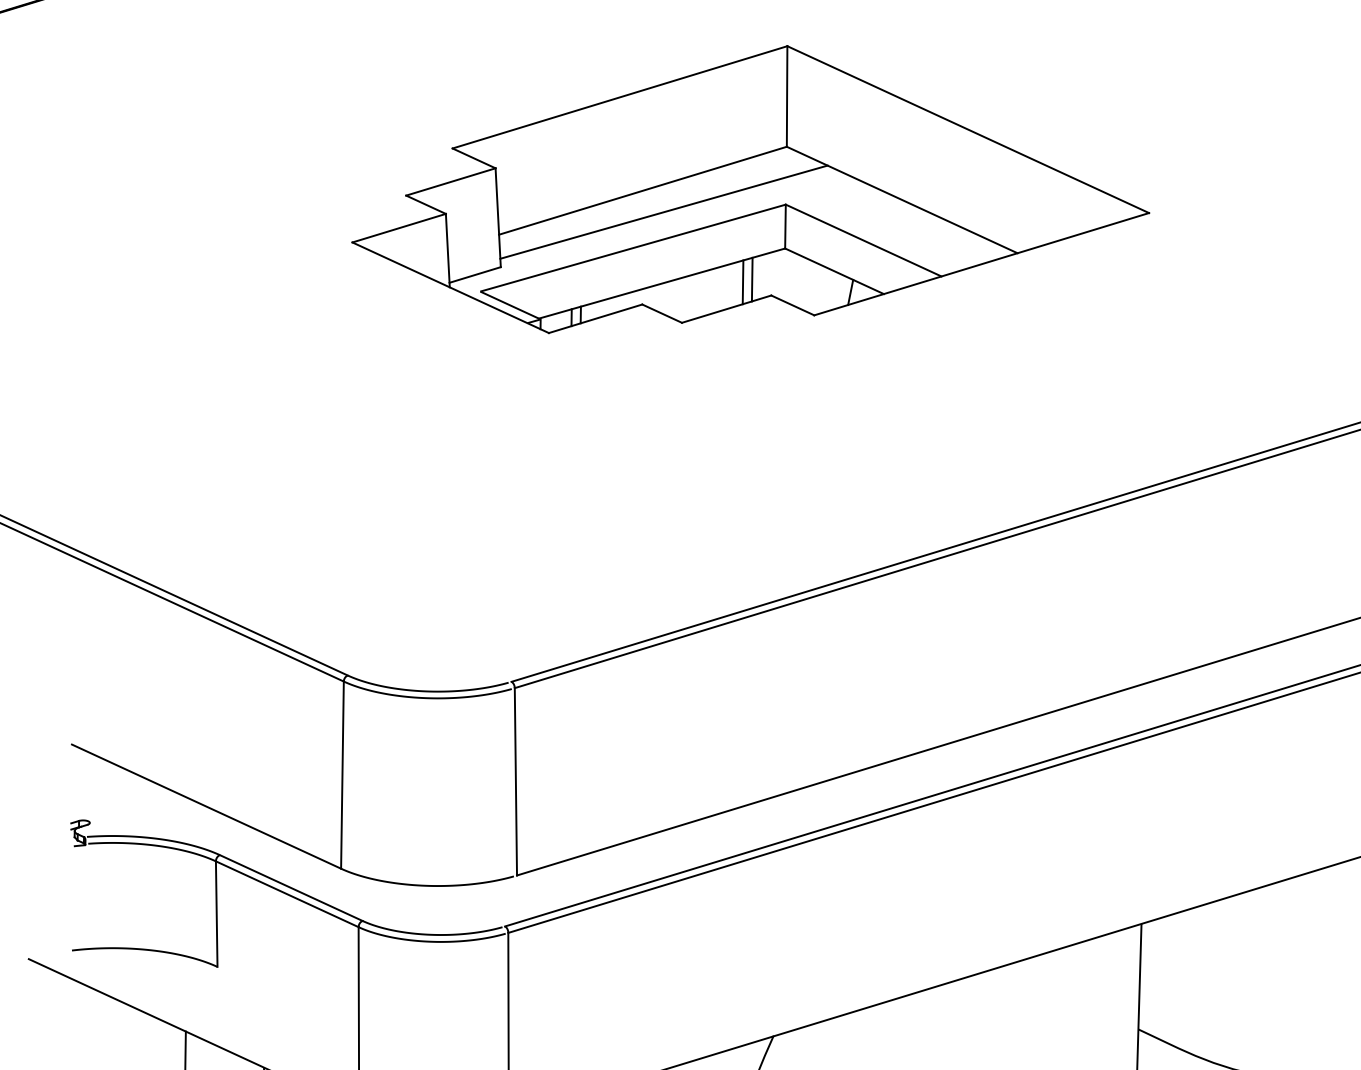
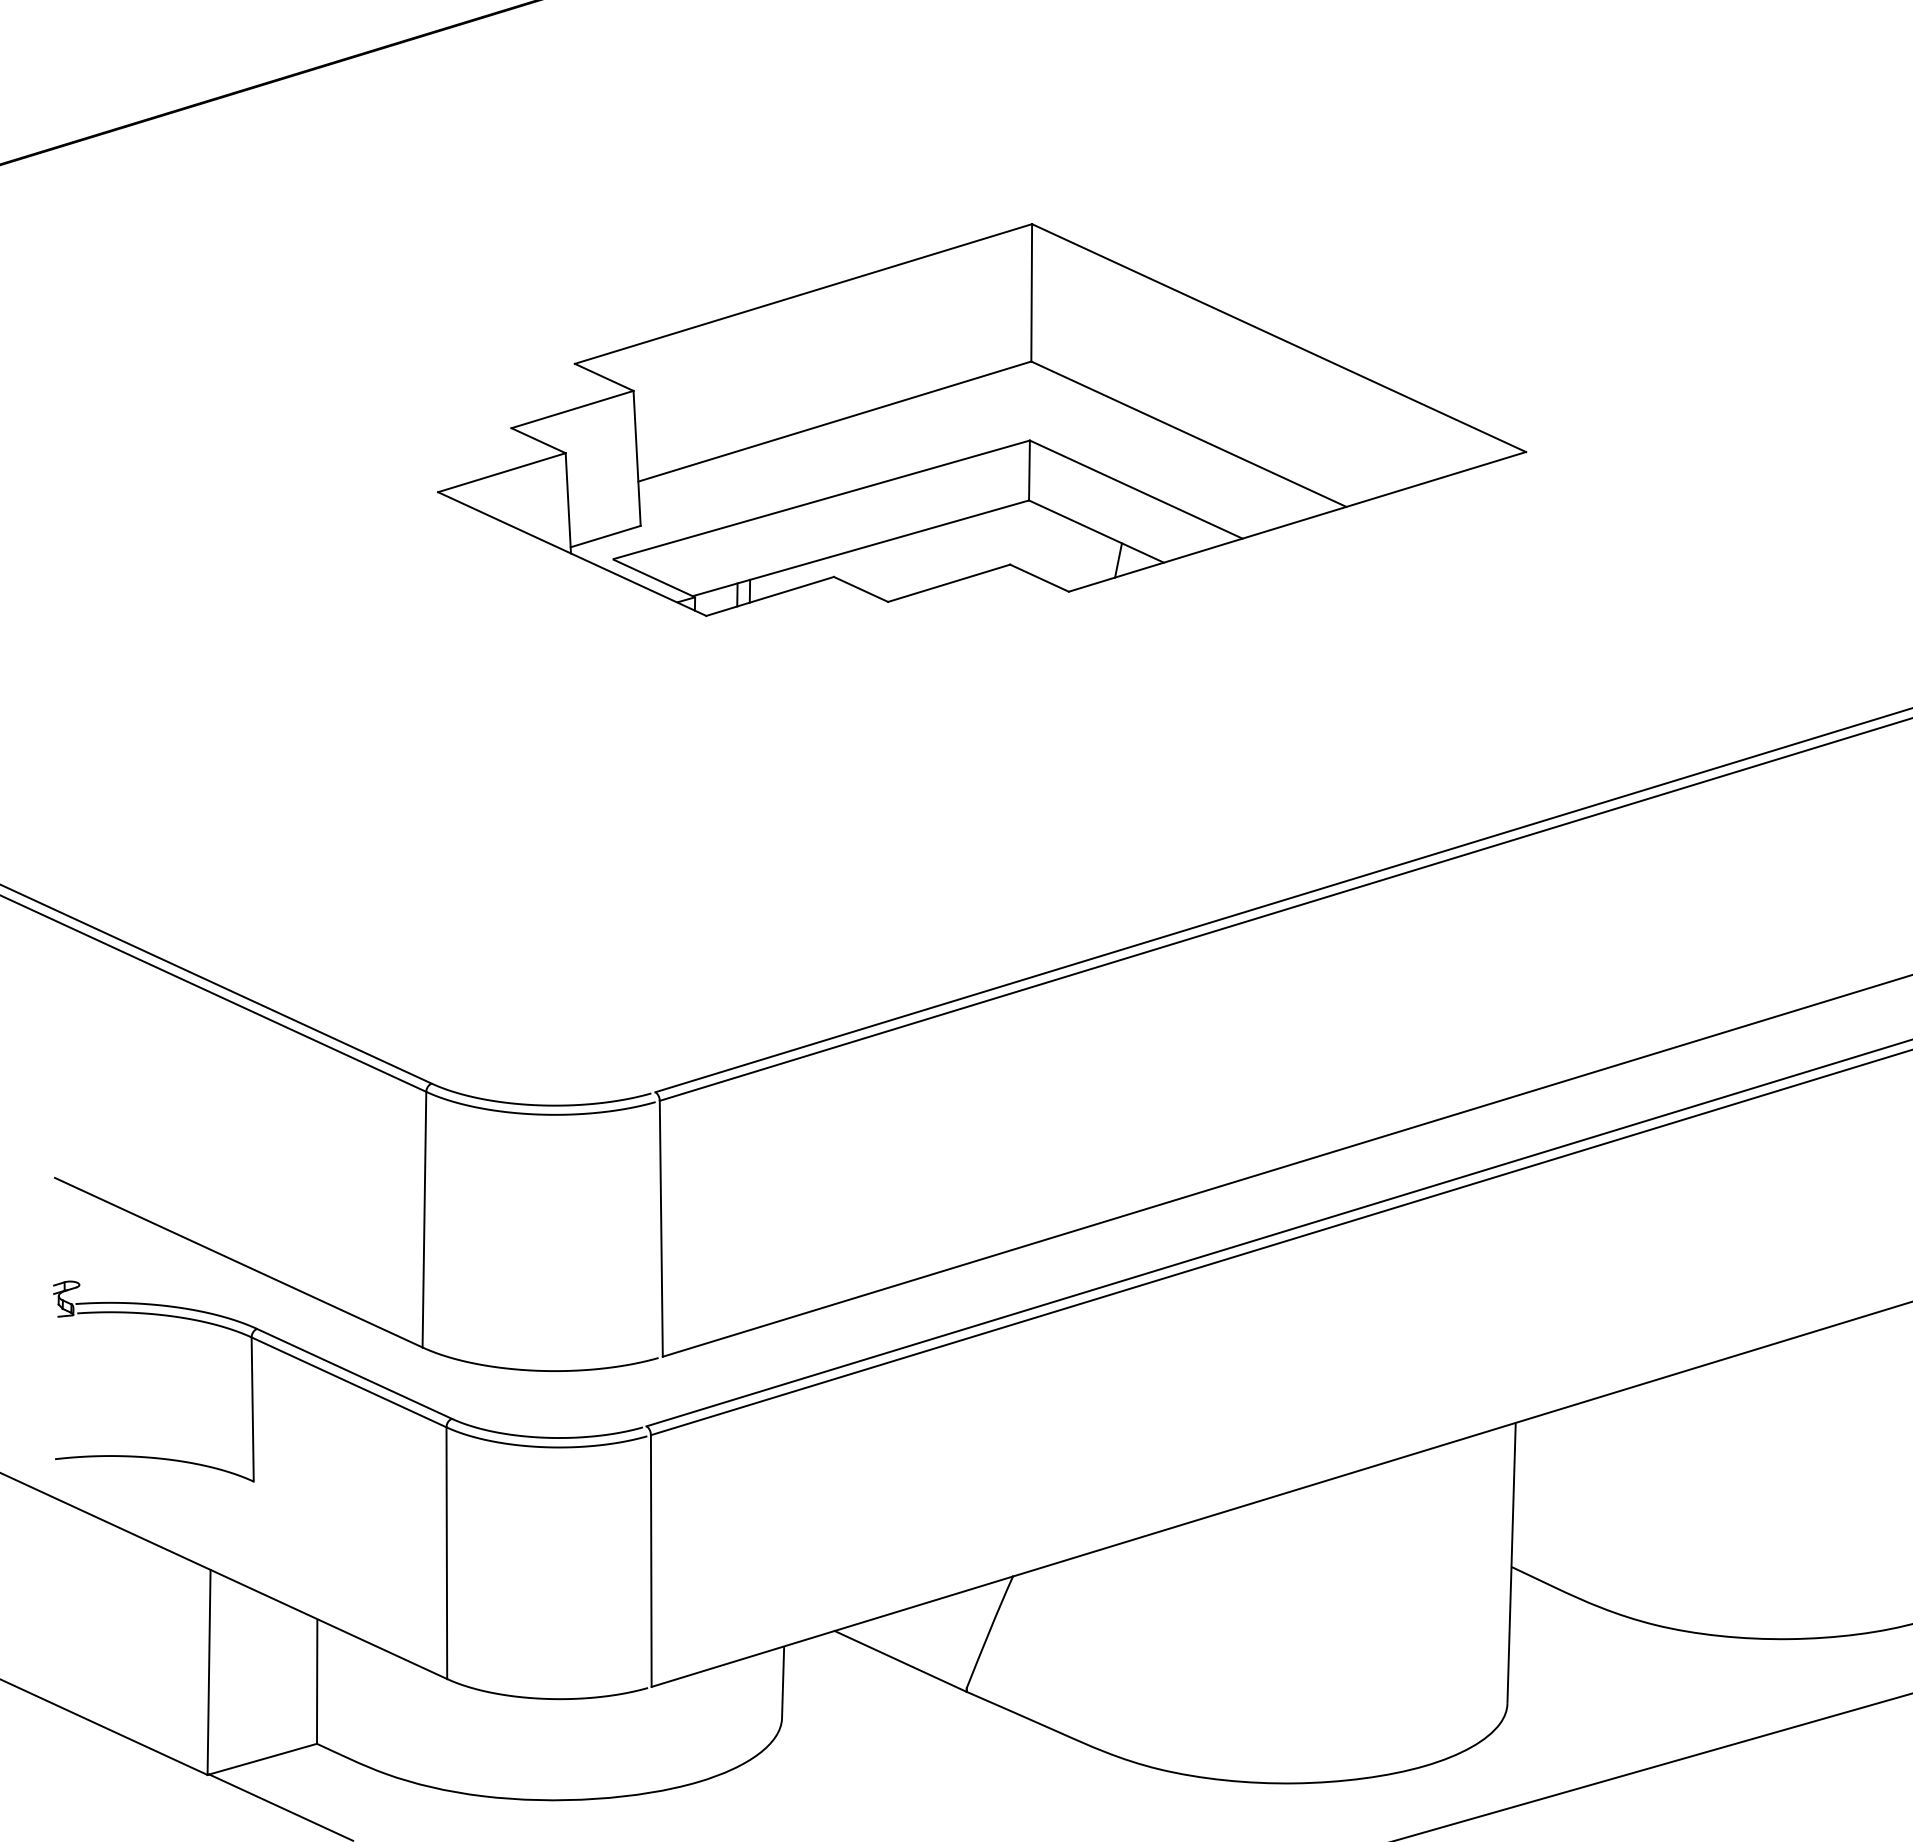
line: (663, 211) -> (863, 450), removed
line: (751, 279) -> (983, 542), removed
line: (743, 282) -> (971, 546), removed

